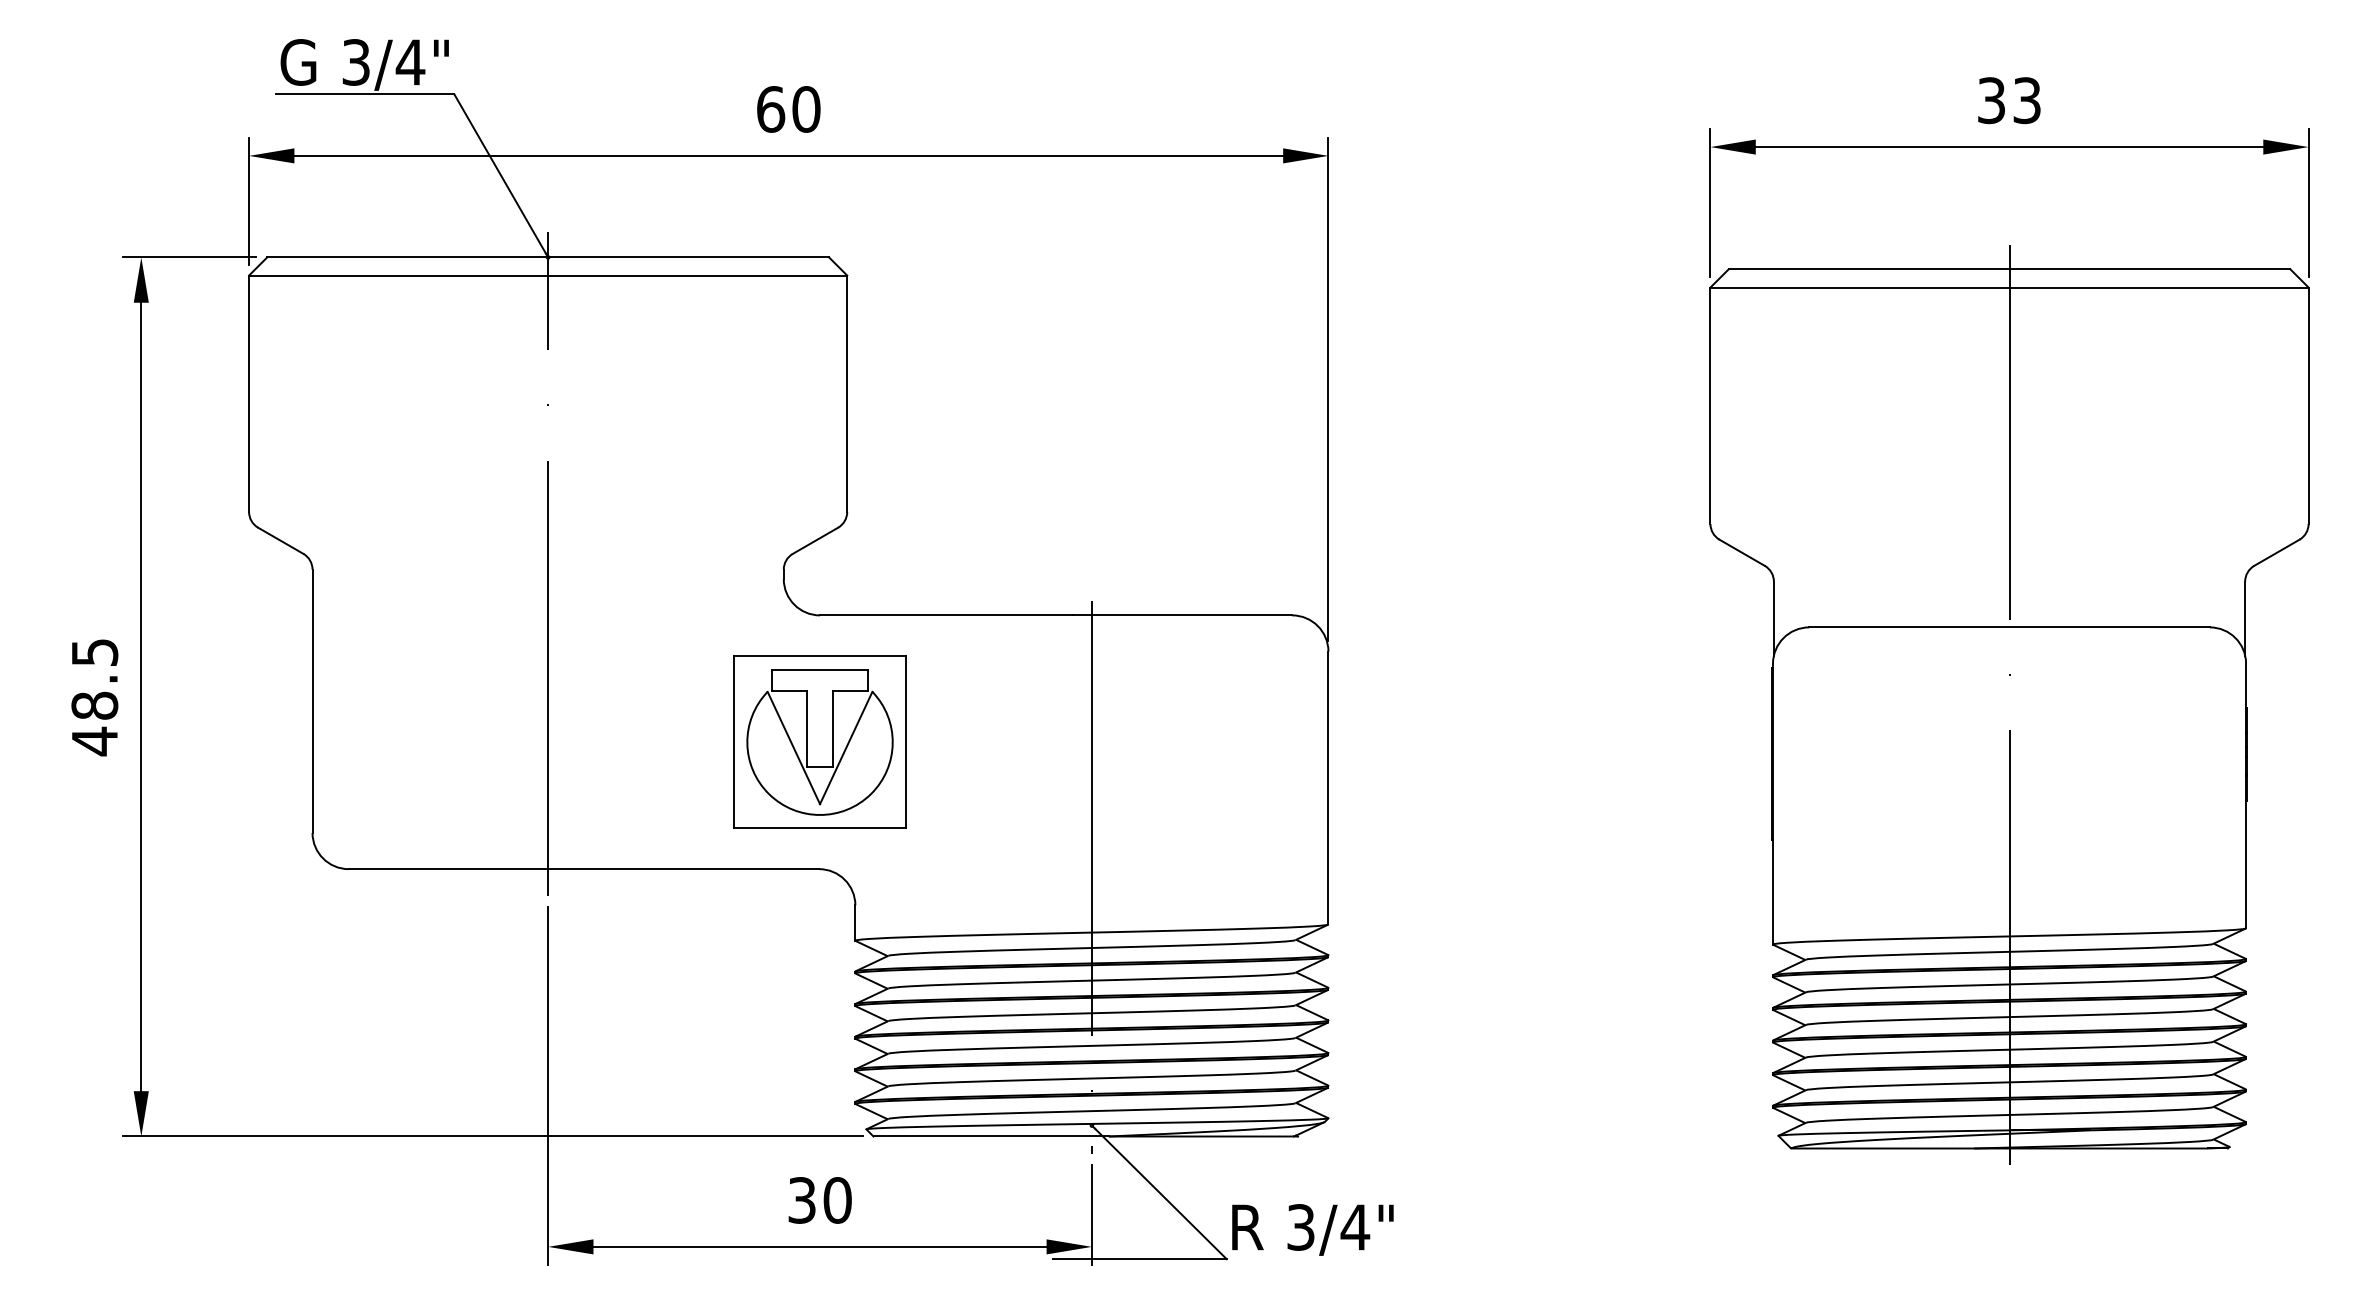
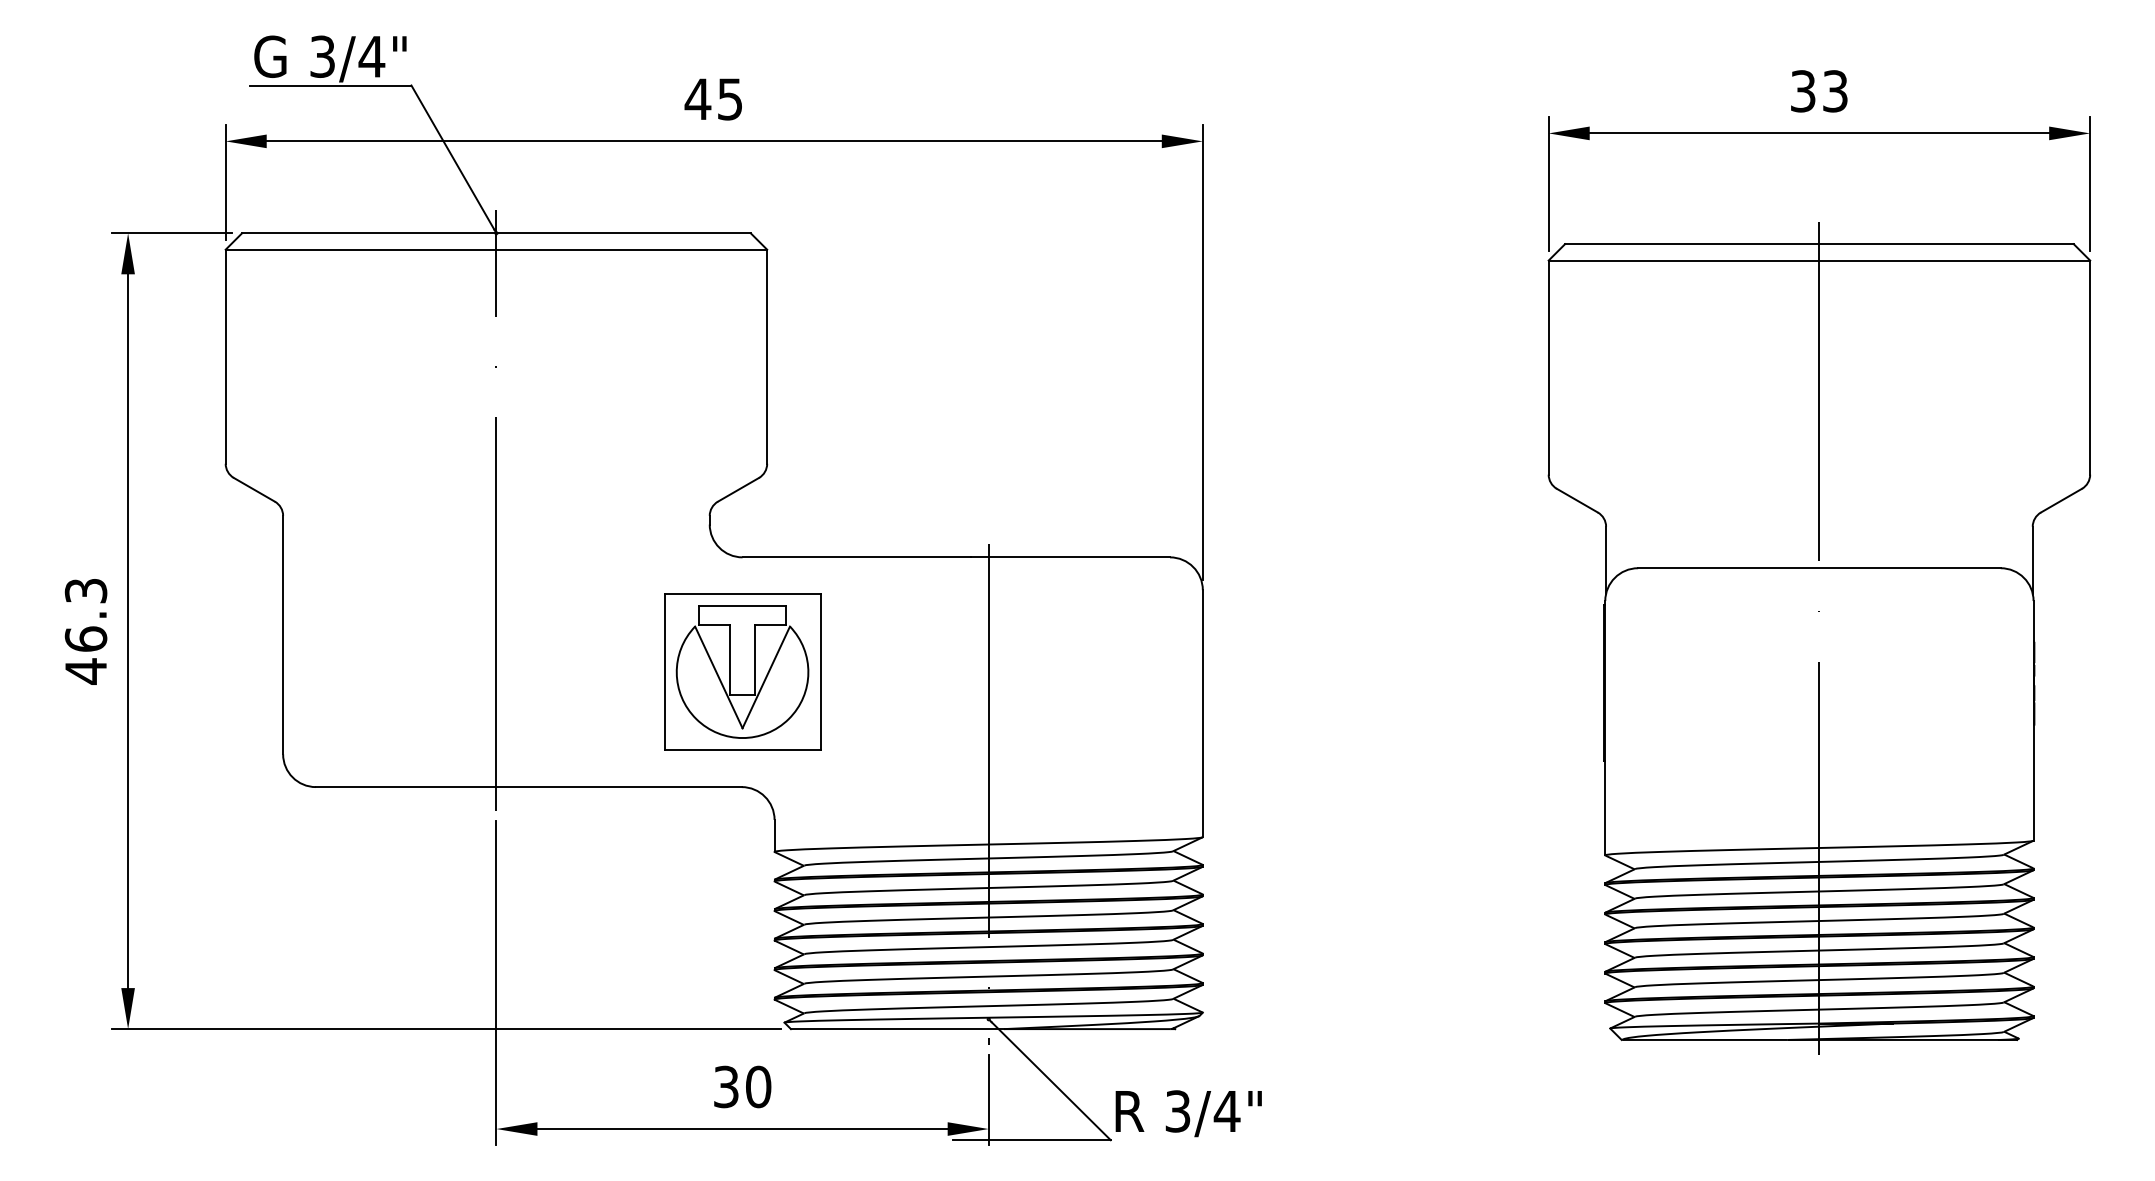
text: (788, 109) -> (714, 99), 60 -> 45
text: (94, 679) -> (85, 615), 48.5 -> 46.3

